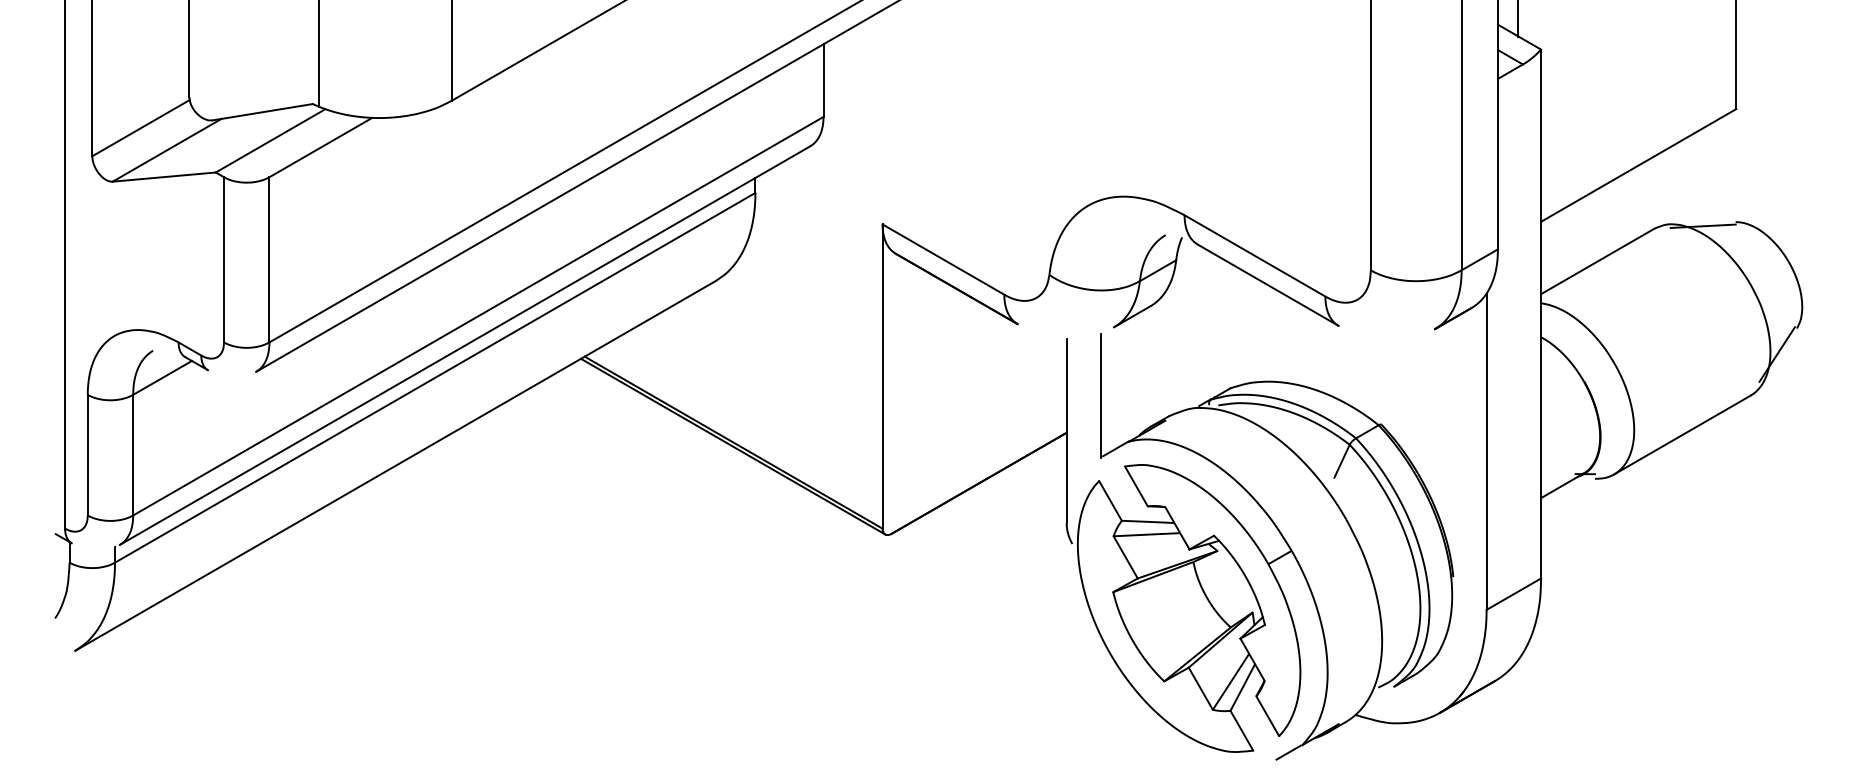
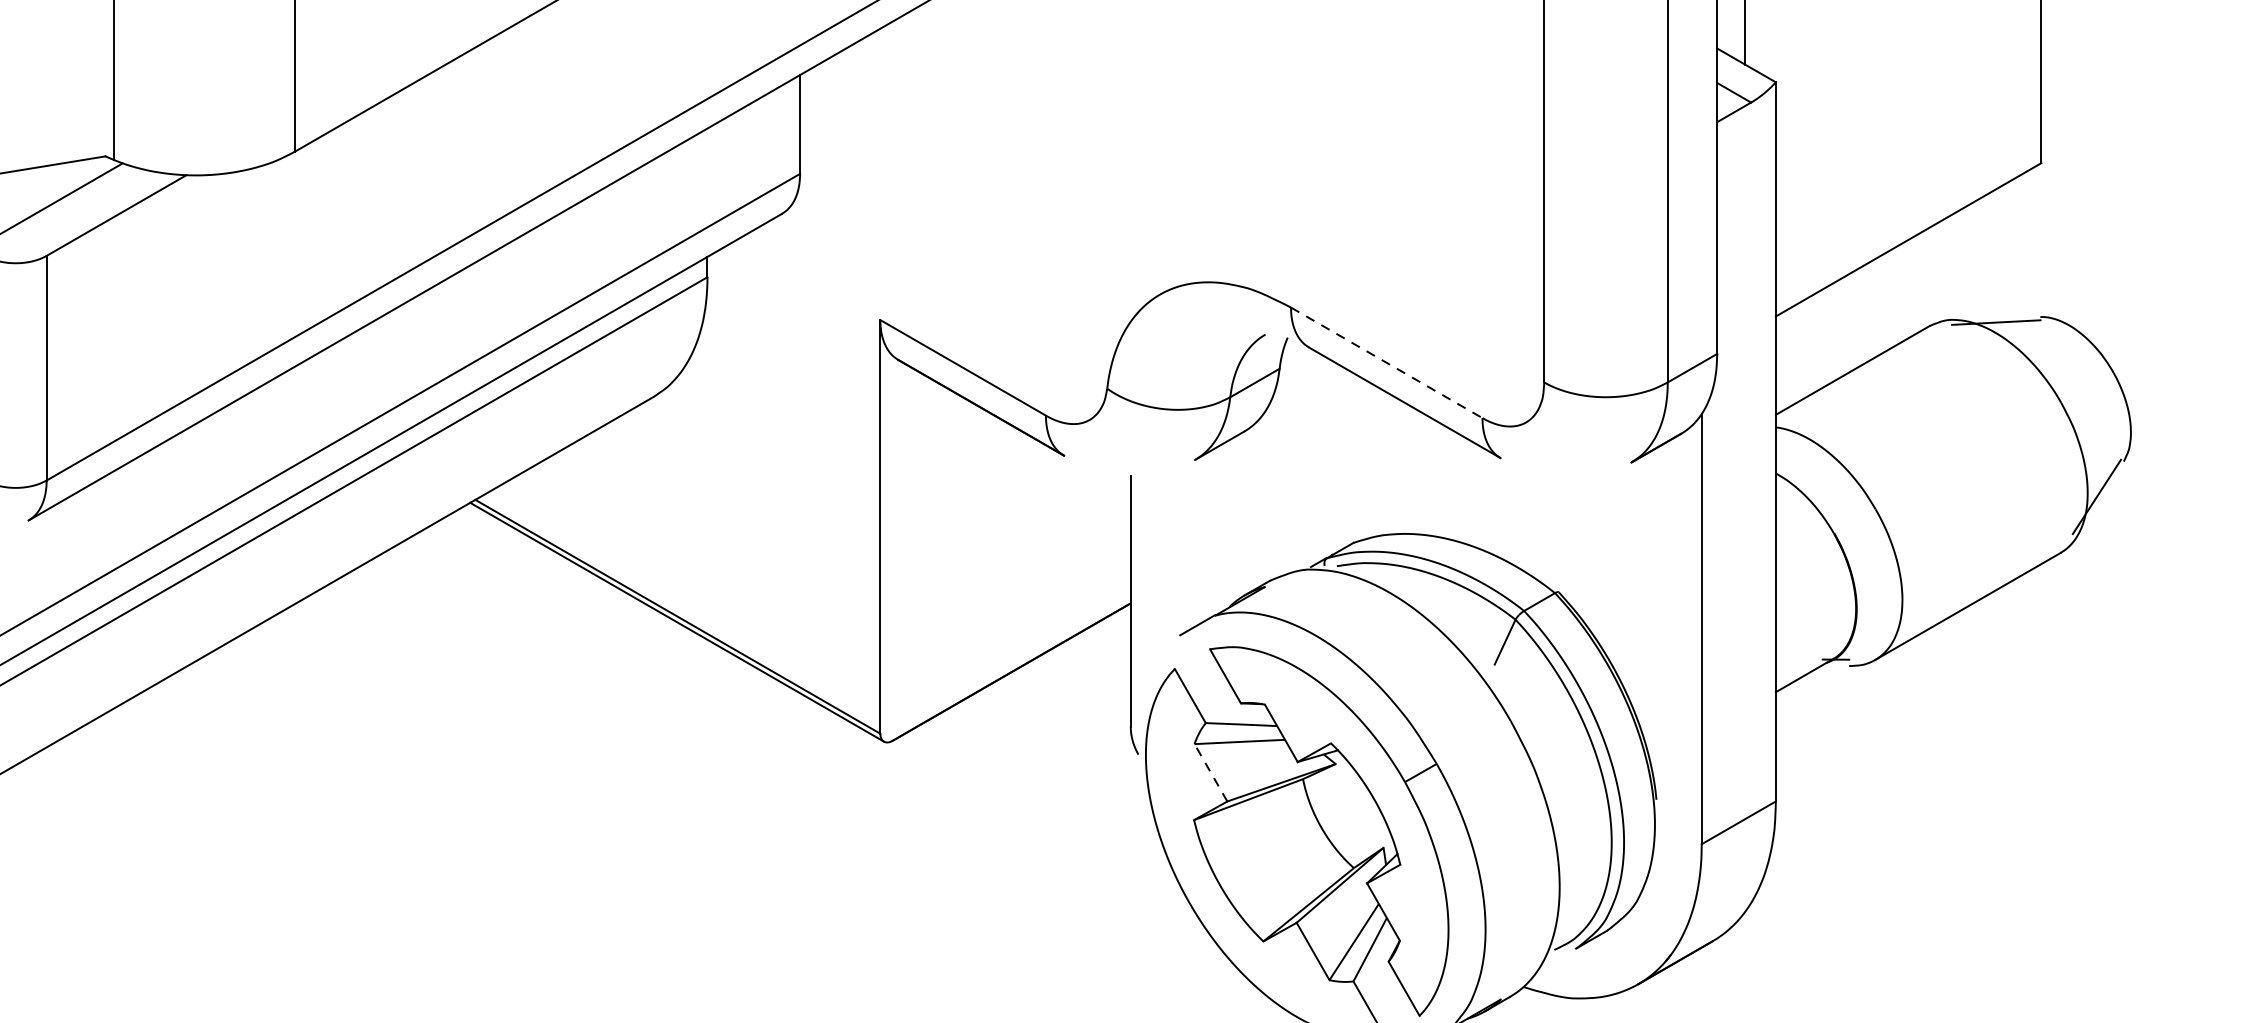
line: (1255, 256) -> (1387, 363), solid -> dashed
line: (1100, 395) -> (1176, 552), removed
line: (1125, 556) -> (1210, 771), solid -> dashed

